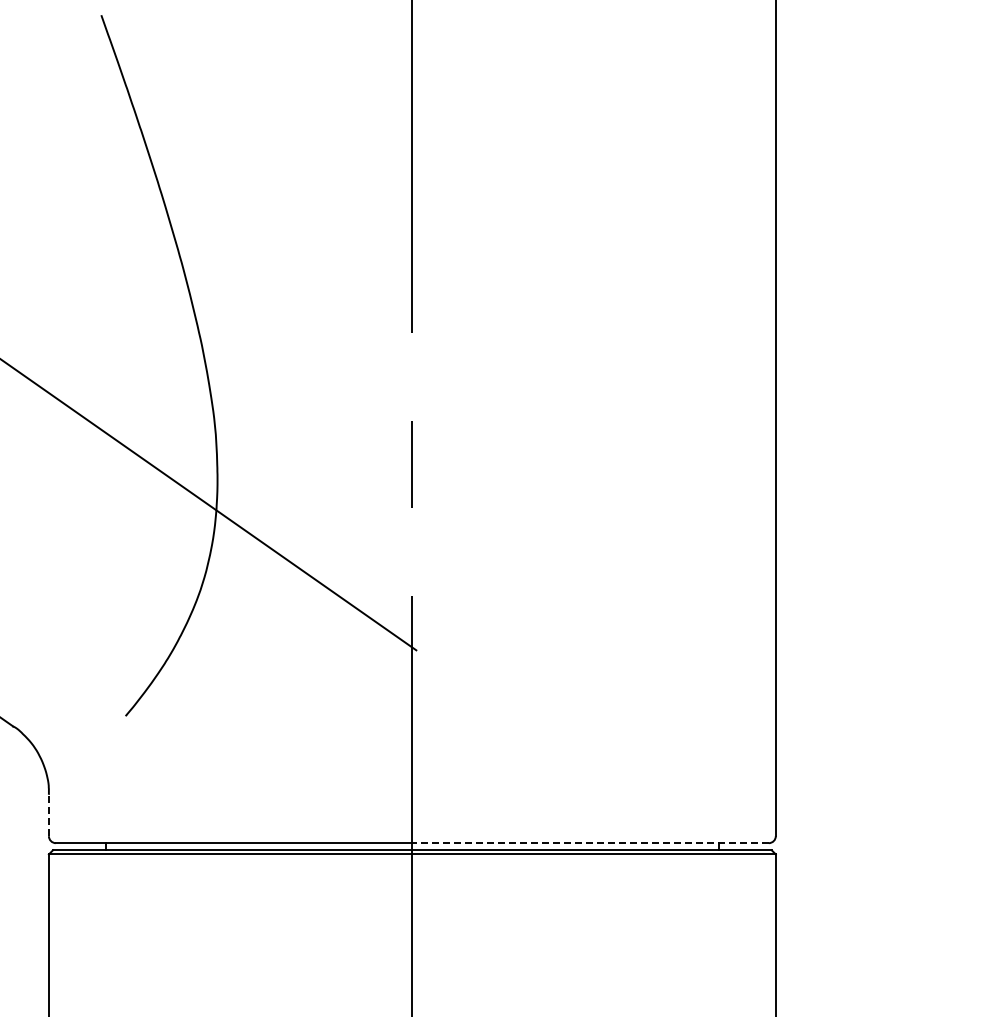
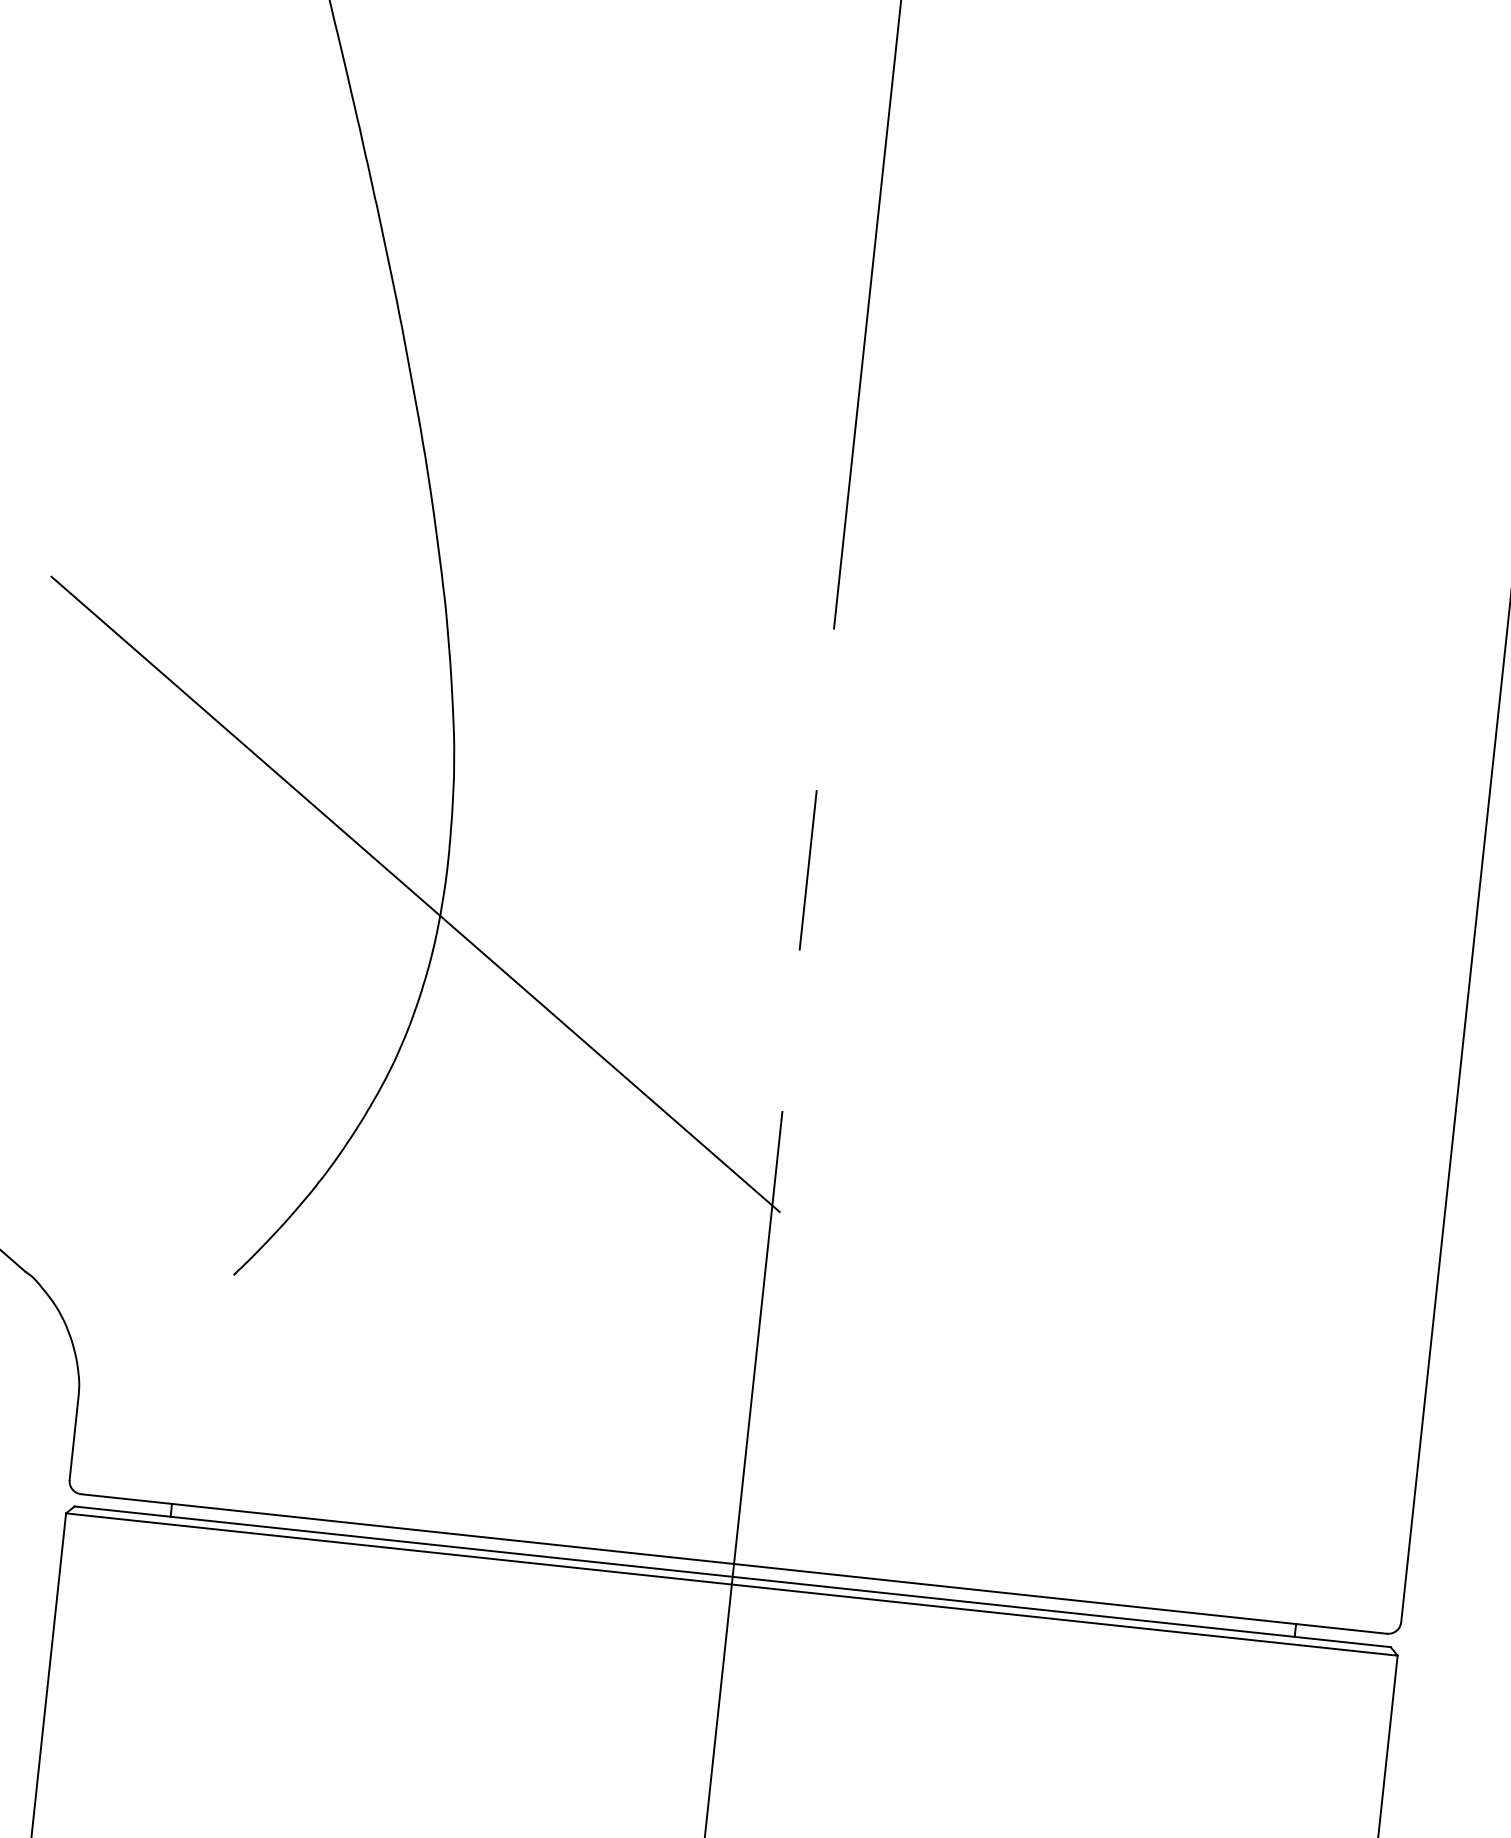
line: (48, 815) -> (72, 1442), dashed -> solid
line: (590, 843) -> (1060, 1599), dashed -> solid

